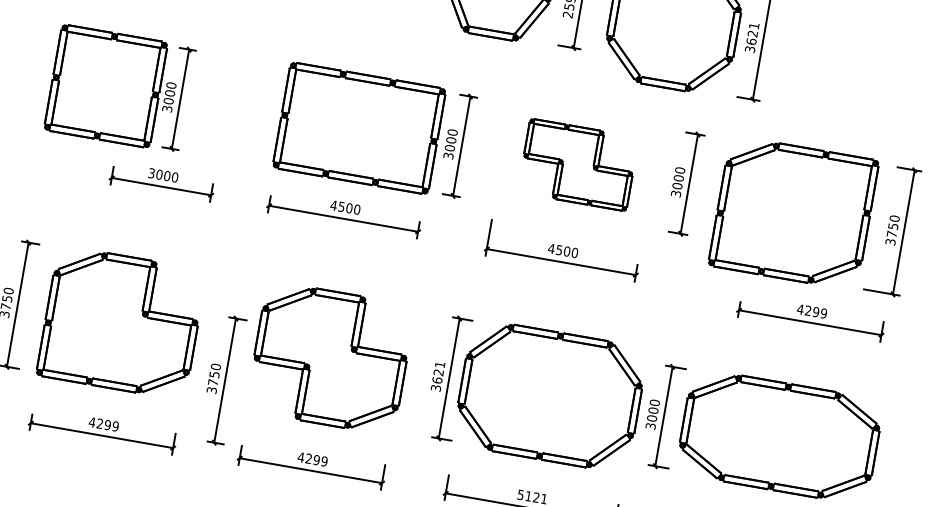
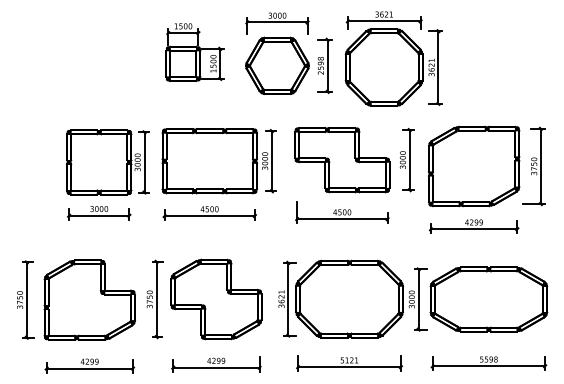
part: (119, 88) -> (107, 162), moved
part: (578, 165) -> (342, 160), size x1.43
part: (810, 317) -> (473, 226), moved
part: (221, 380) -> (154, 299), moved

